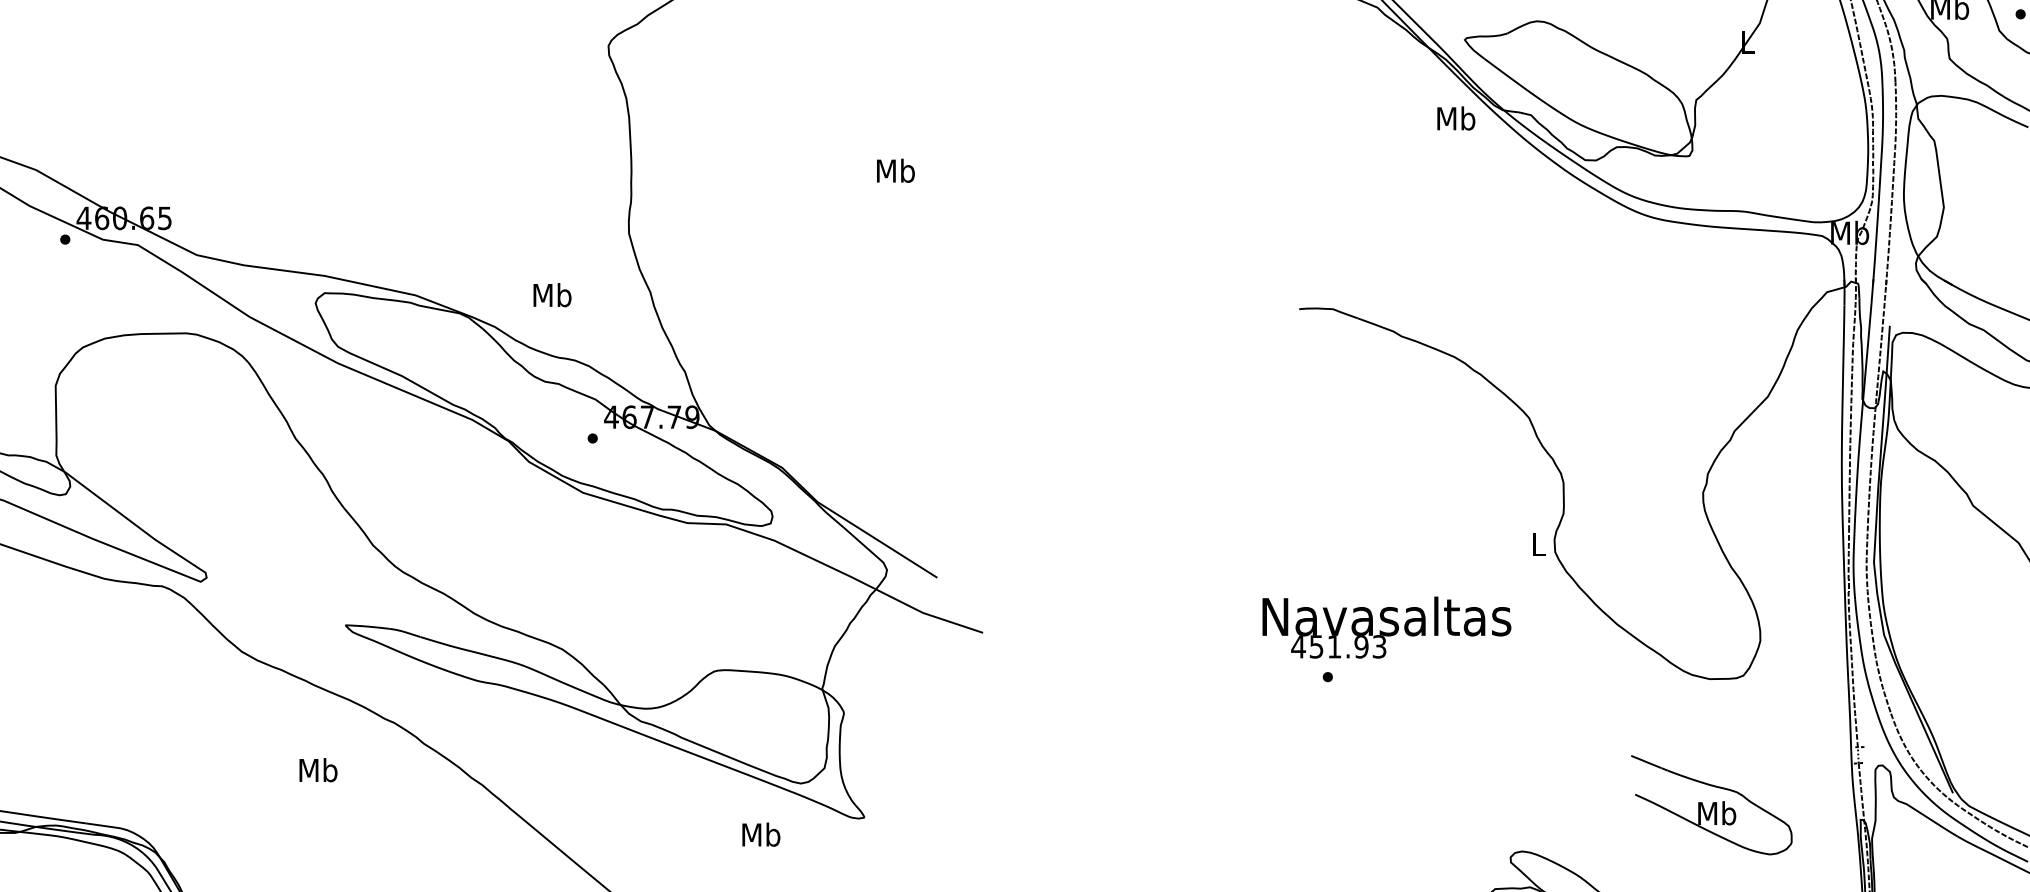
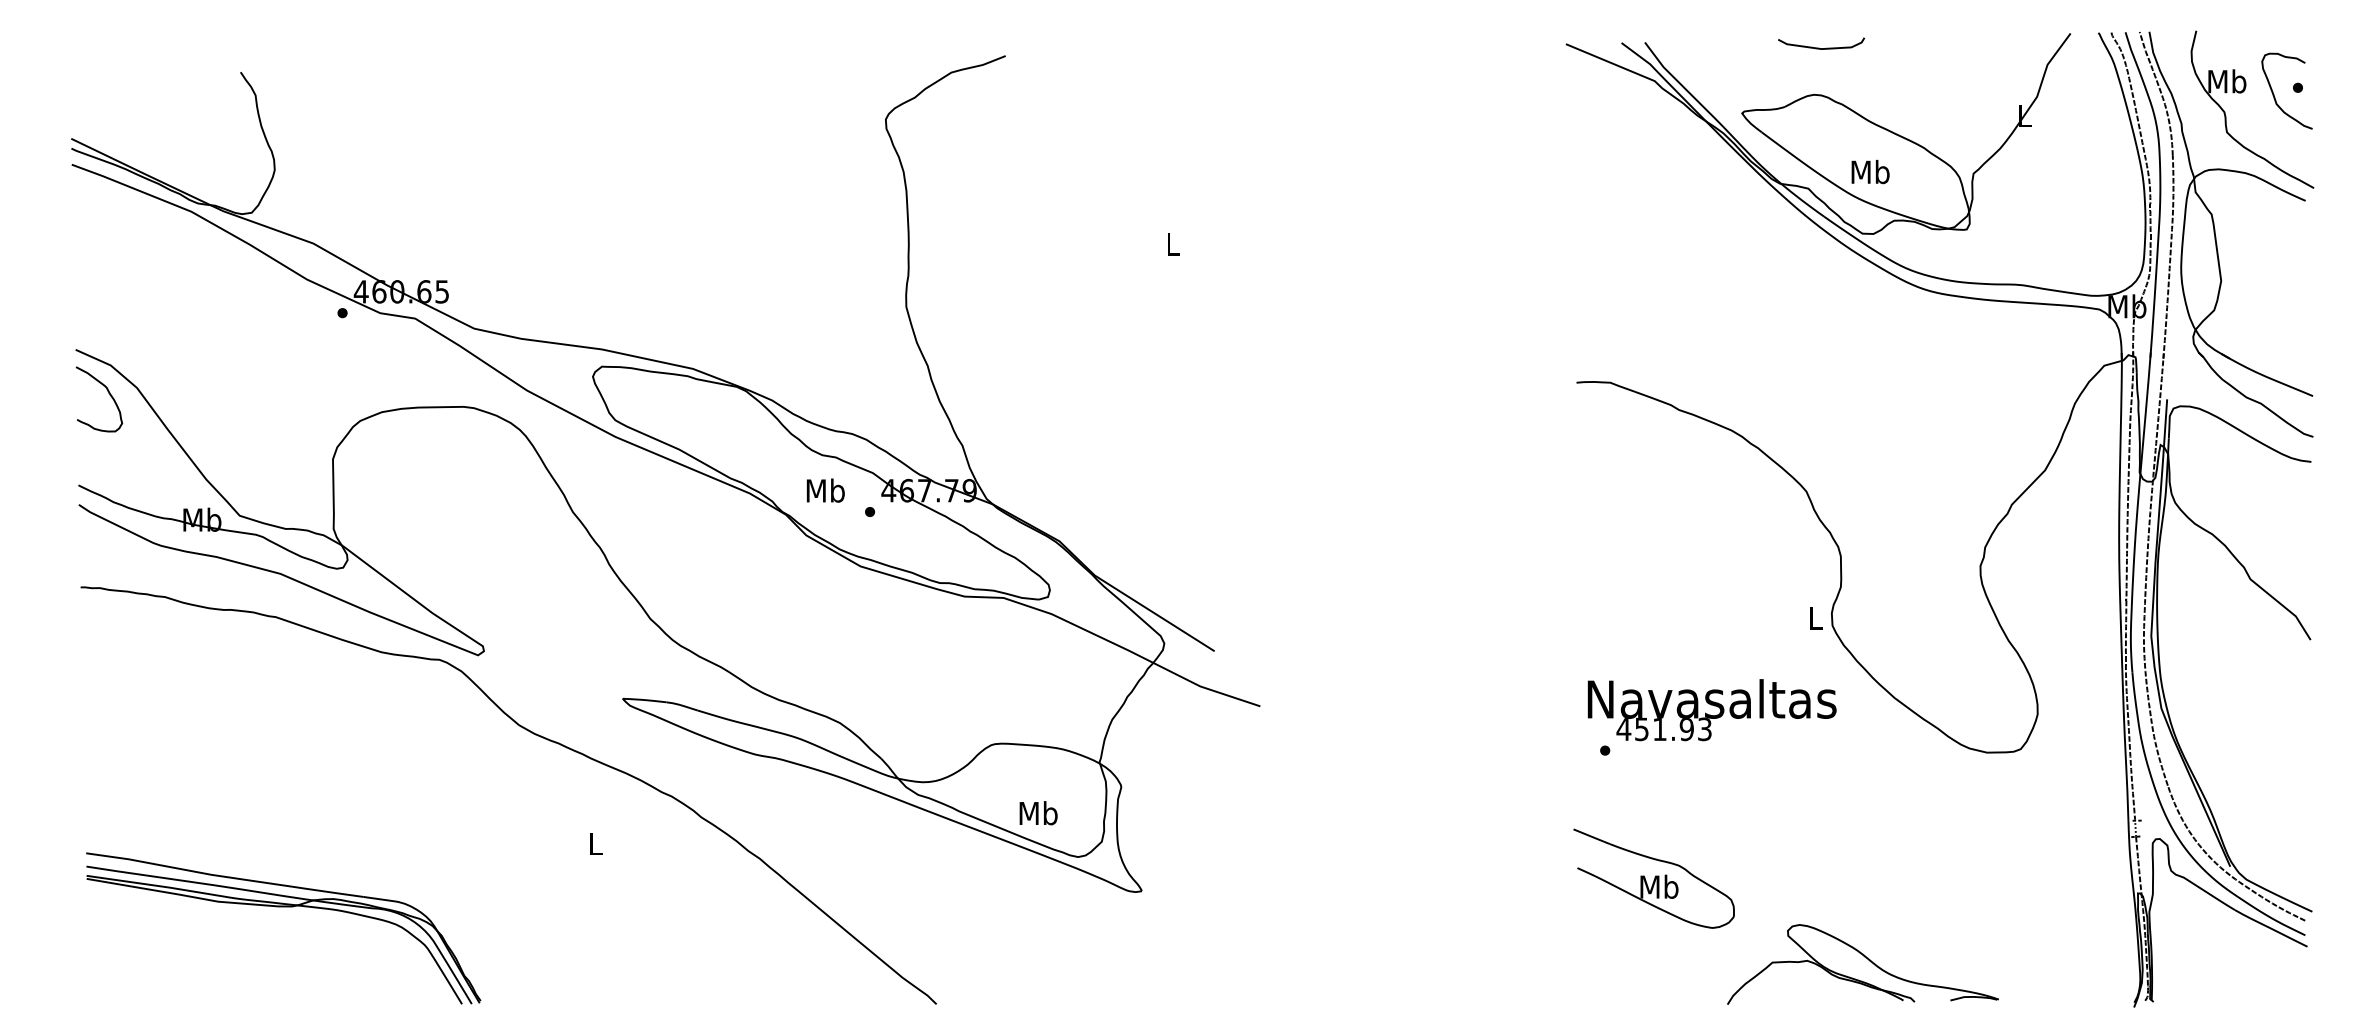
text: (1456, 117) -> (1870, 171), moved
text: (896, 170) -> (1173, 244), Mb -> L
text: (552, 294) -> (825, 490), moved
text: (1386, 627) -> (1711, 710), moved
text: (318, 769) -> (595, 843), Mb -> L
part: (1711, 804) -> (1653, 878), moved
text: (761, 834) -> (1038, 813), moved

